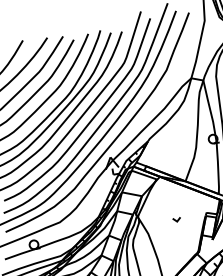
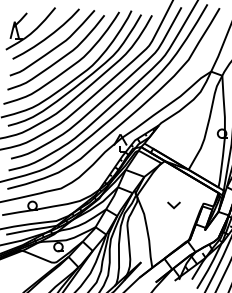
part: (176, 220) -> (173, 205), size x1.67

